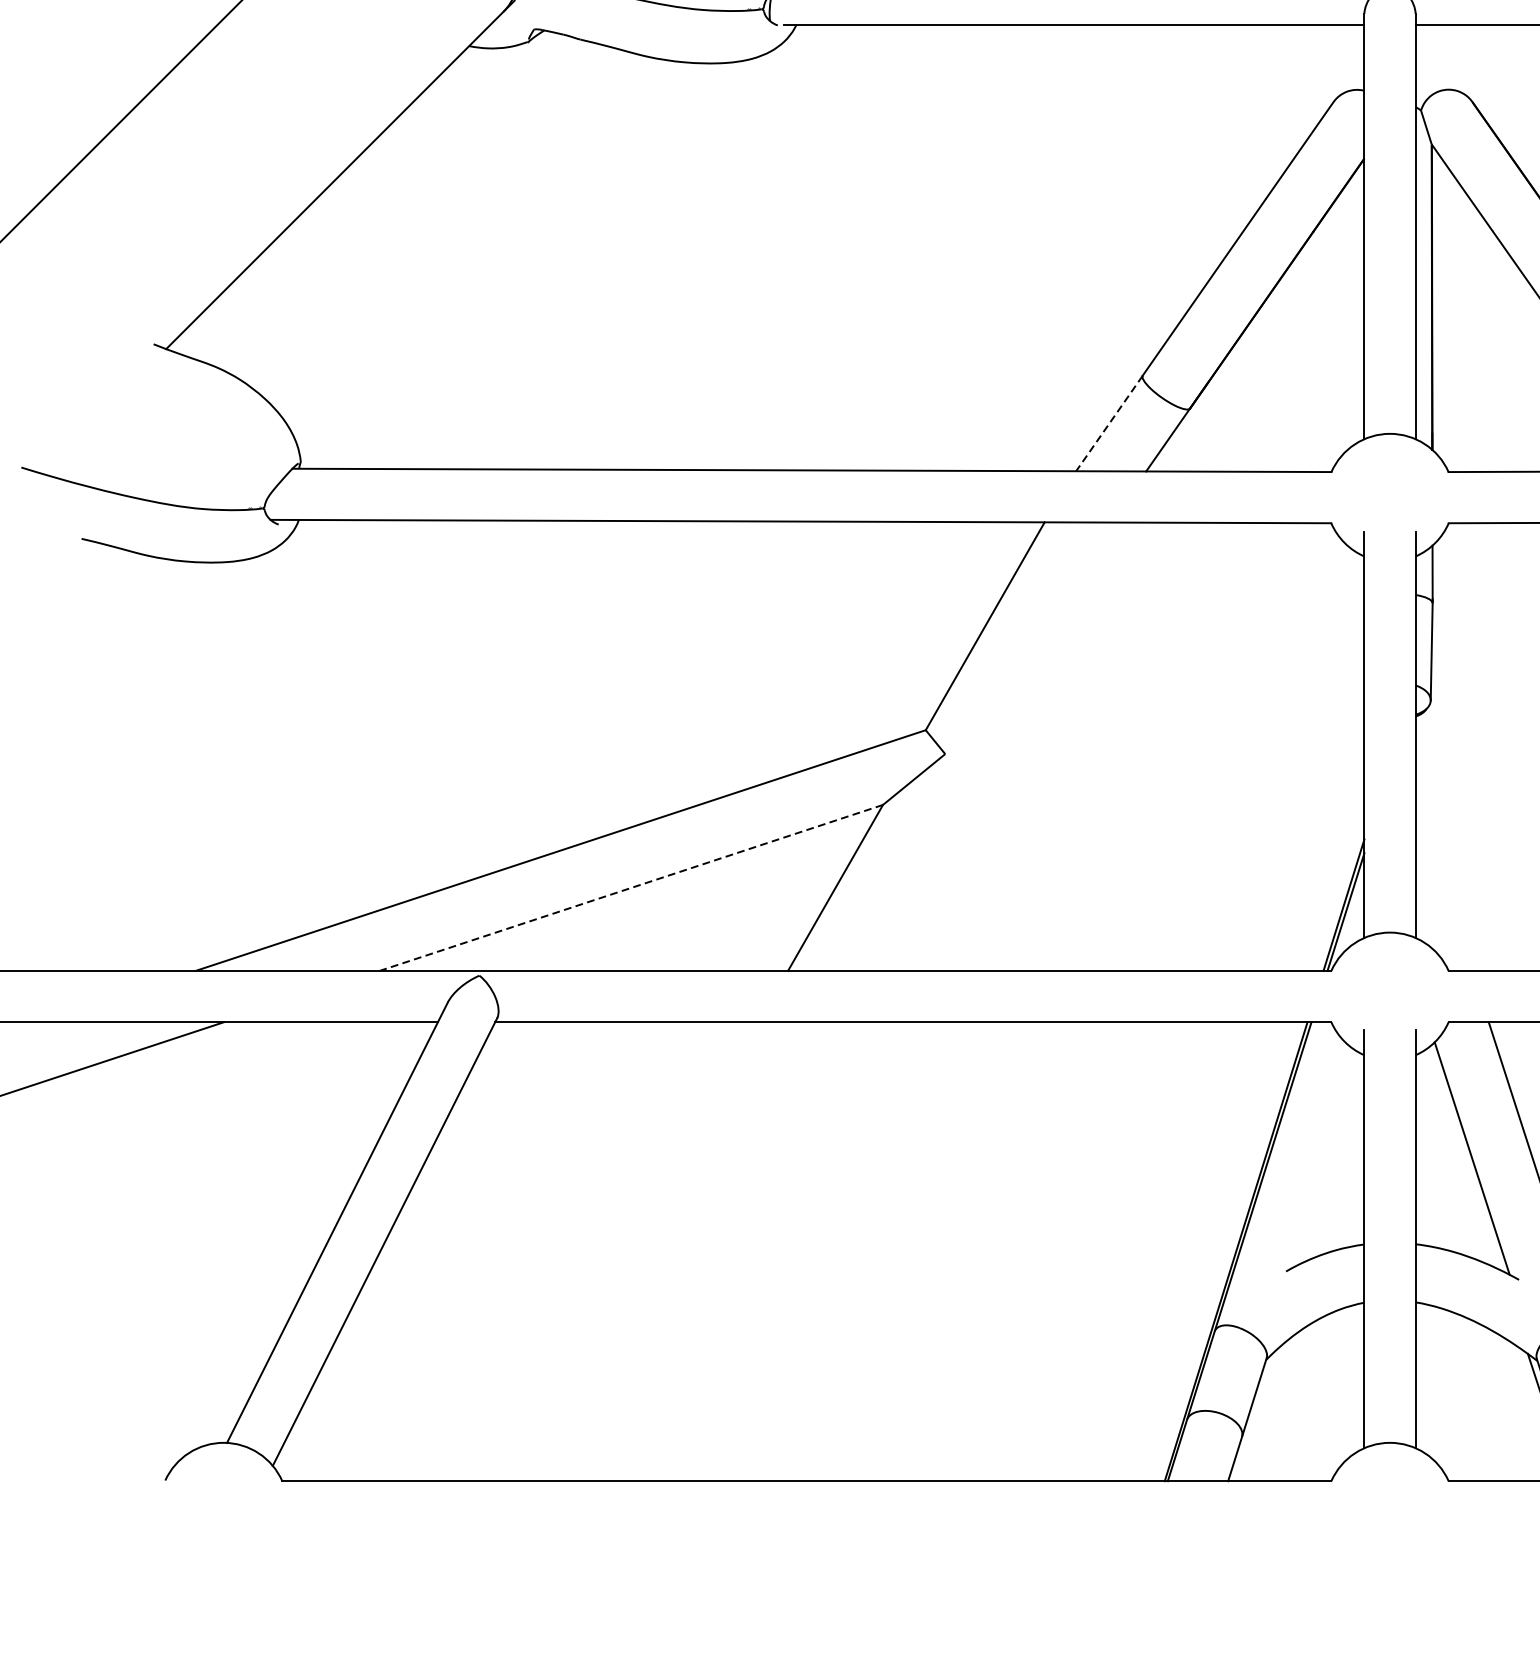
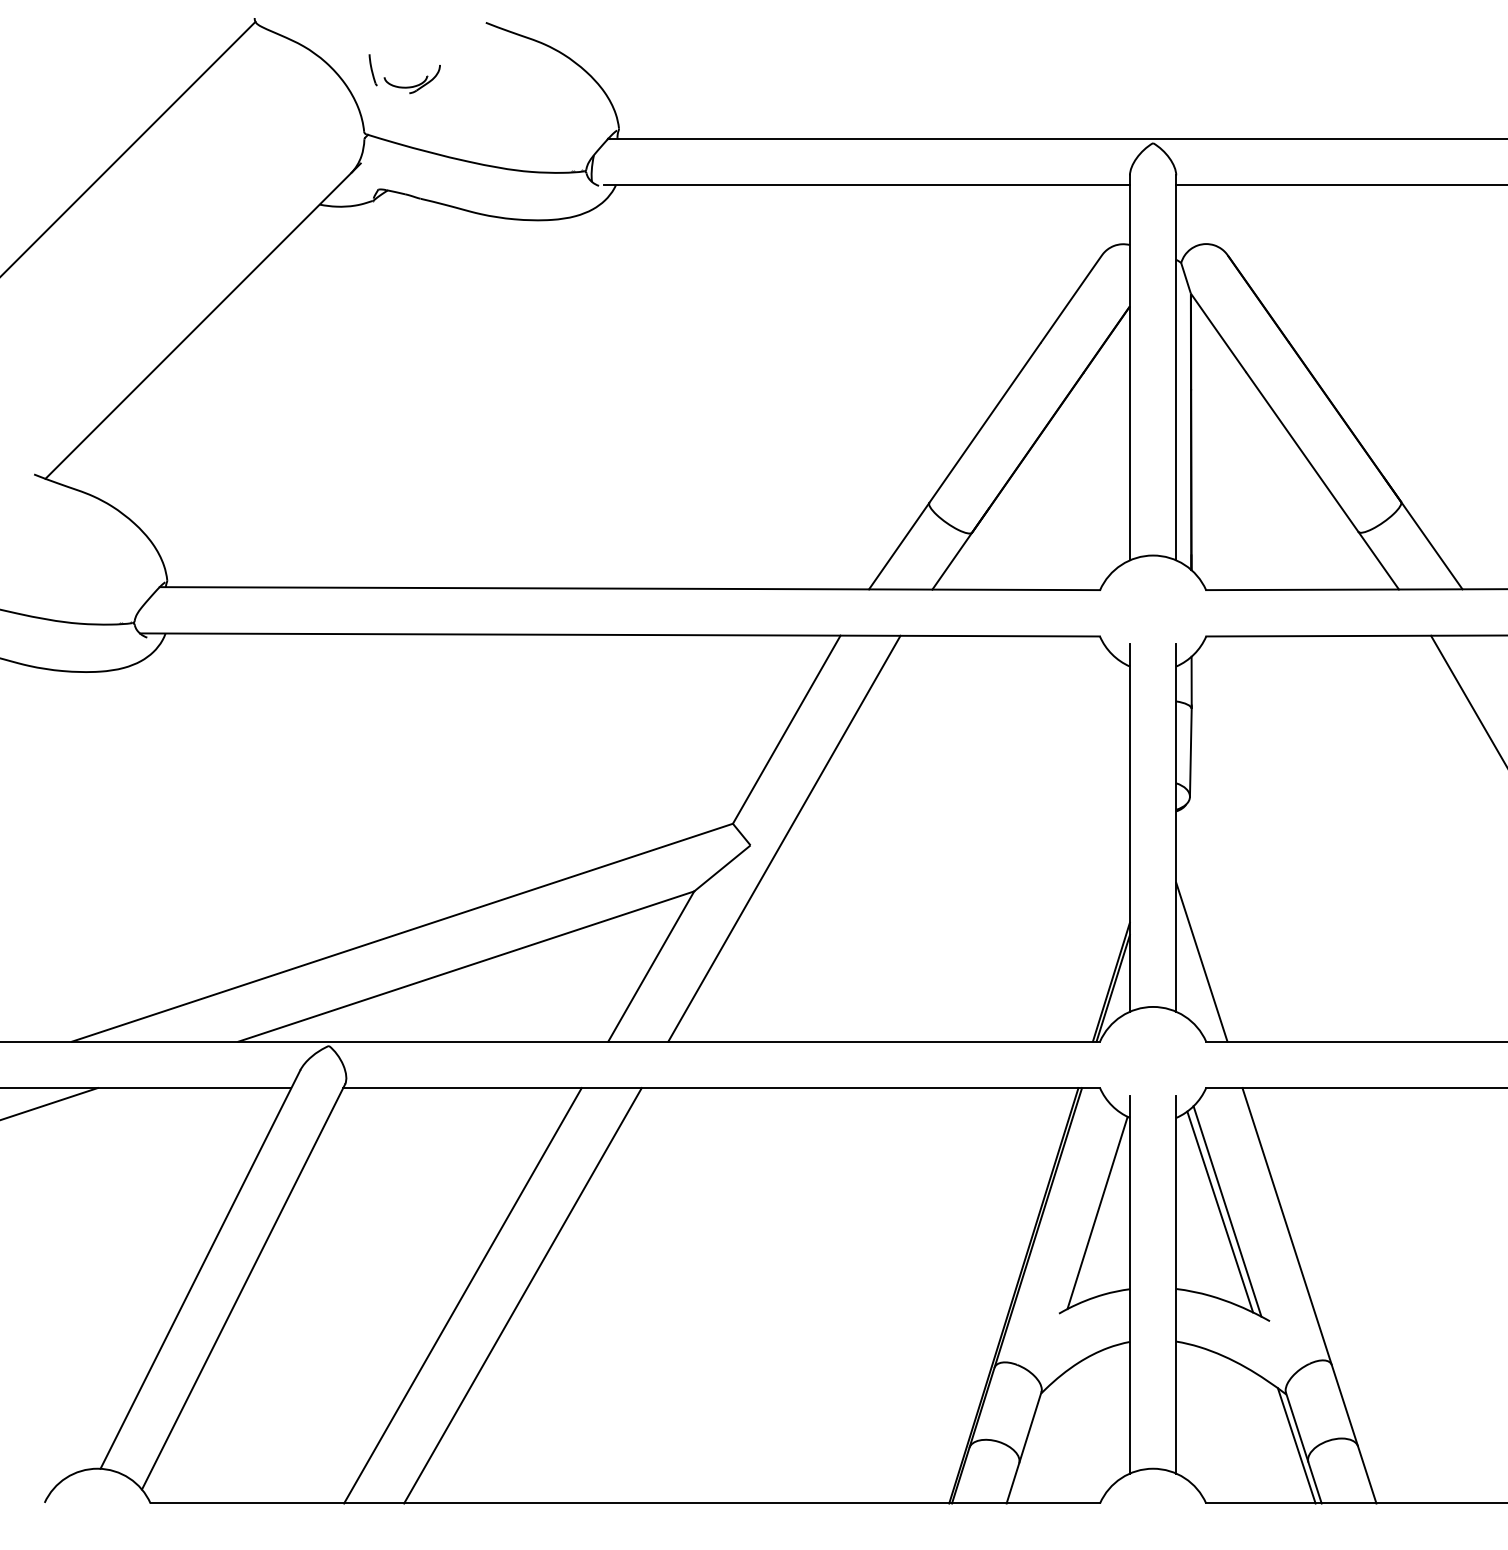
line: (1109, 423) -> (899, 546), dashed -> solid
line: (982, 746) -> (784, 838), added
line: (1443, 882) -> (1201, 961), added
line: (631, 887) -> (466, 966), dashed -> solid
line: (1464, 1158) -> (1220, 1211), added
line: (1328, 1159) -> (1097, 1212), added
line: (626, 1251) -> (462, 1295), added
line: (693, 1251) -> (522, 1295), added

